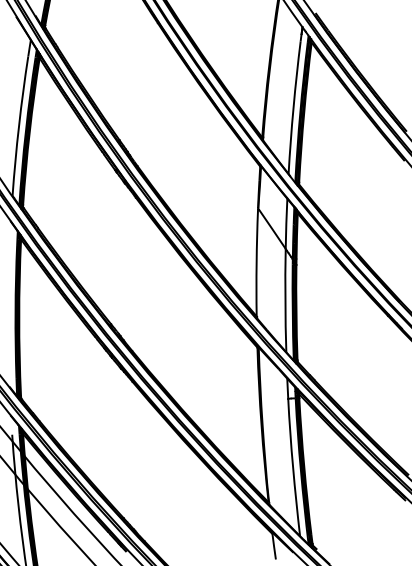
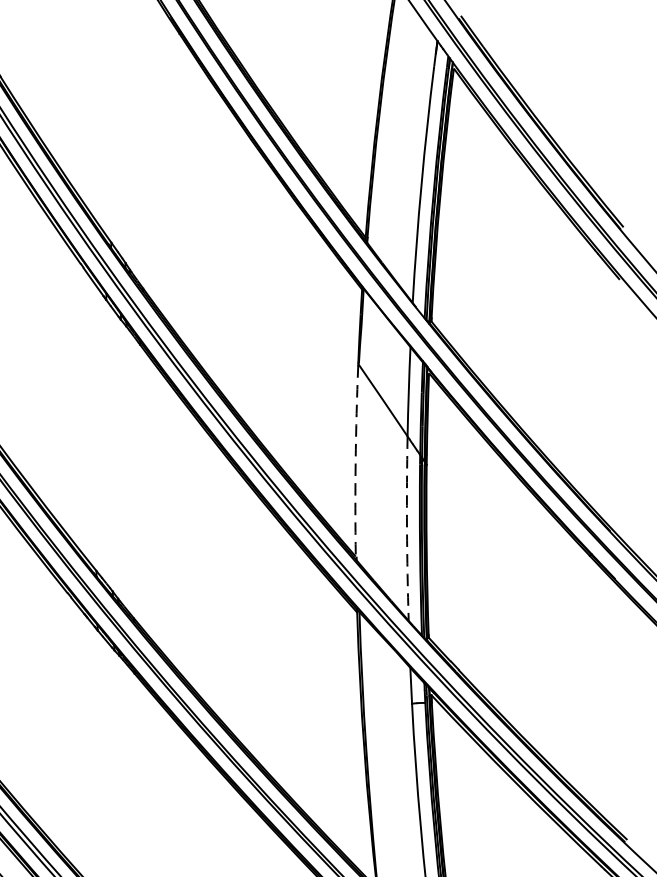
arc: (256, 262) -> (355, 460), solid -> dashed
arc: (285, 300) -> (407, 528), solid -> dashed

